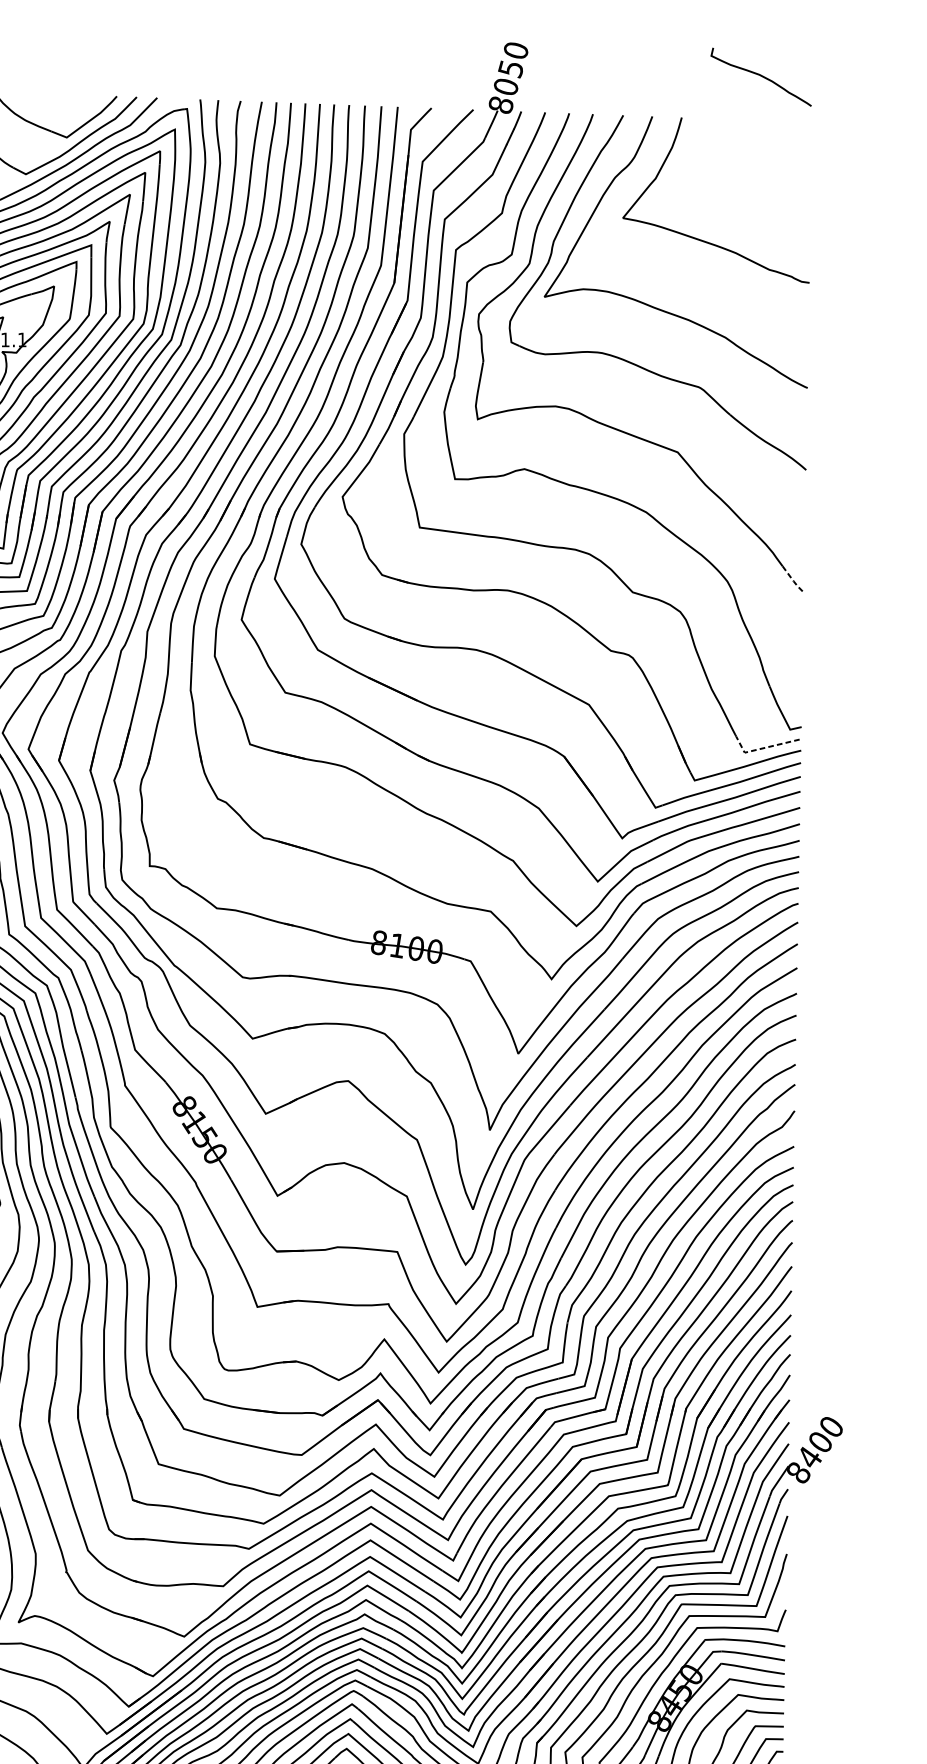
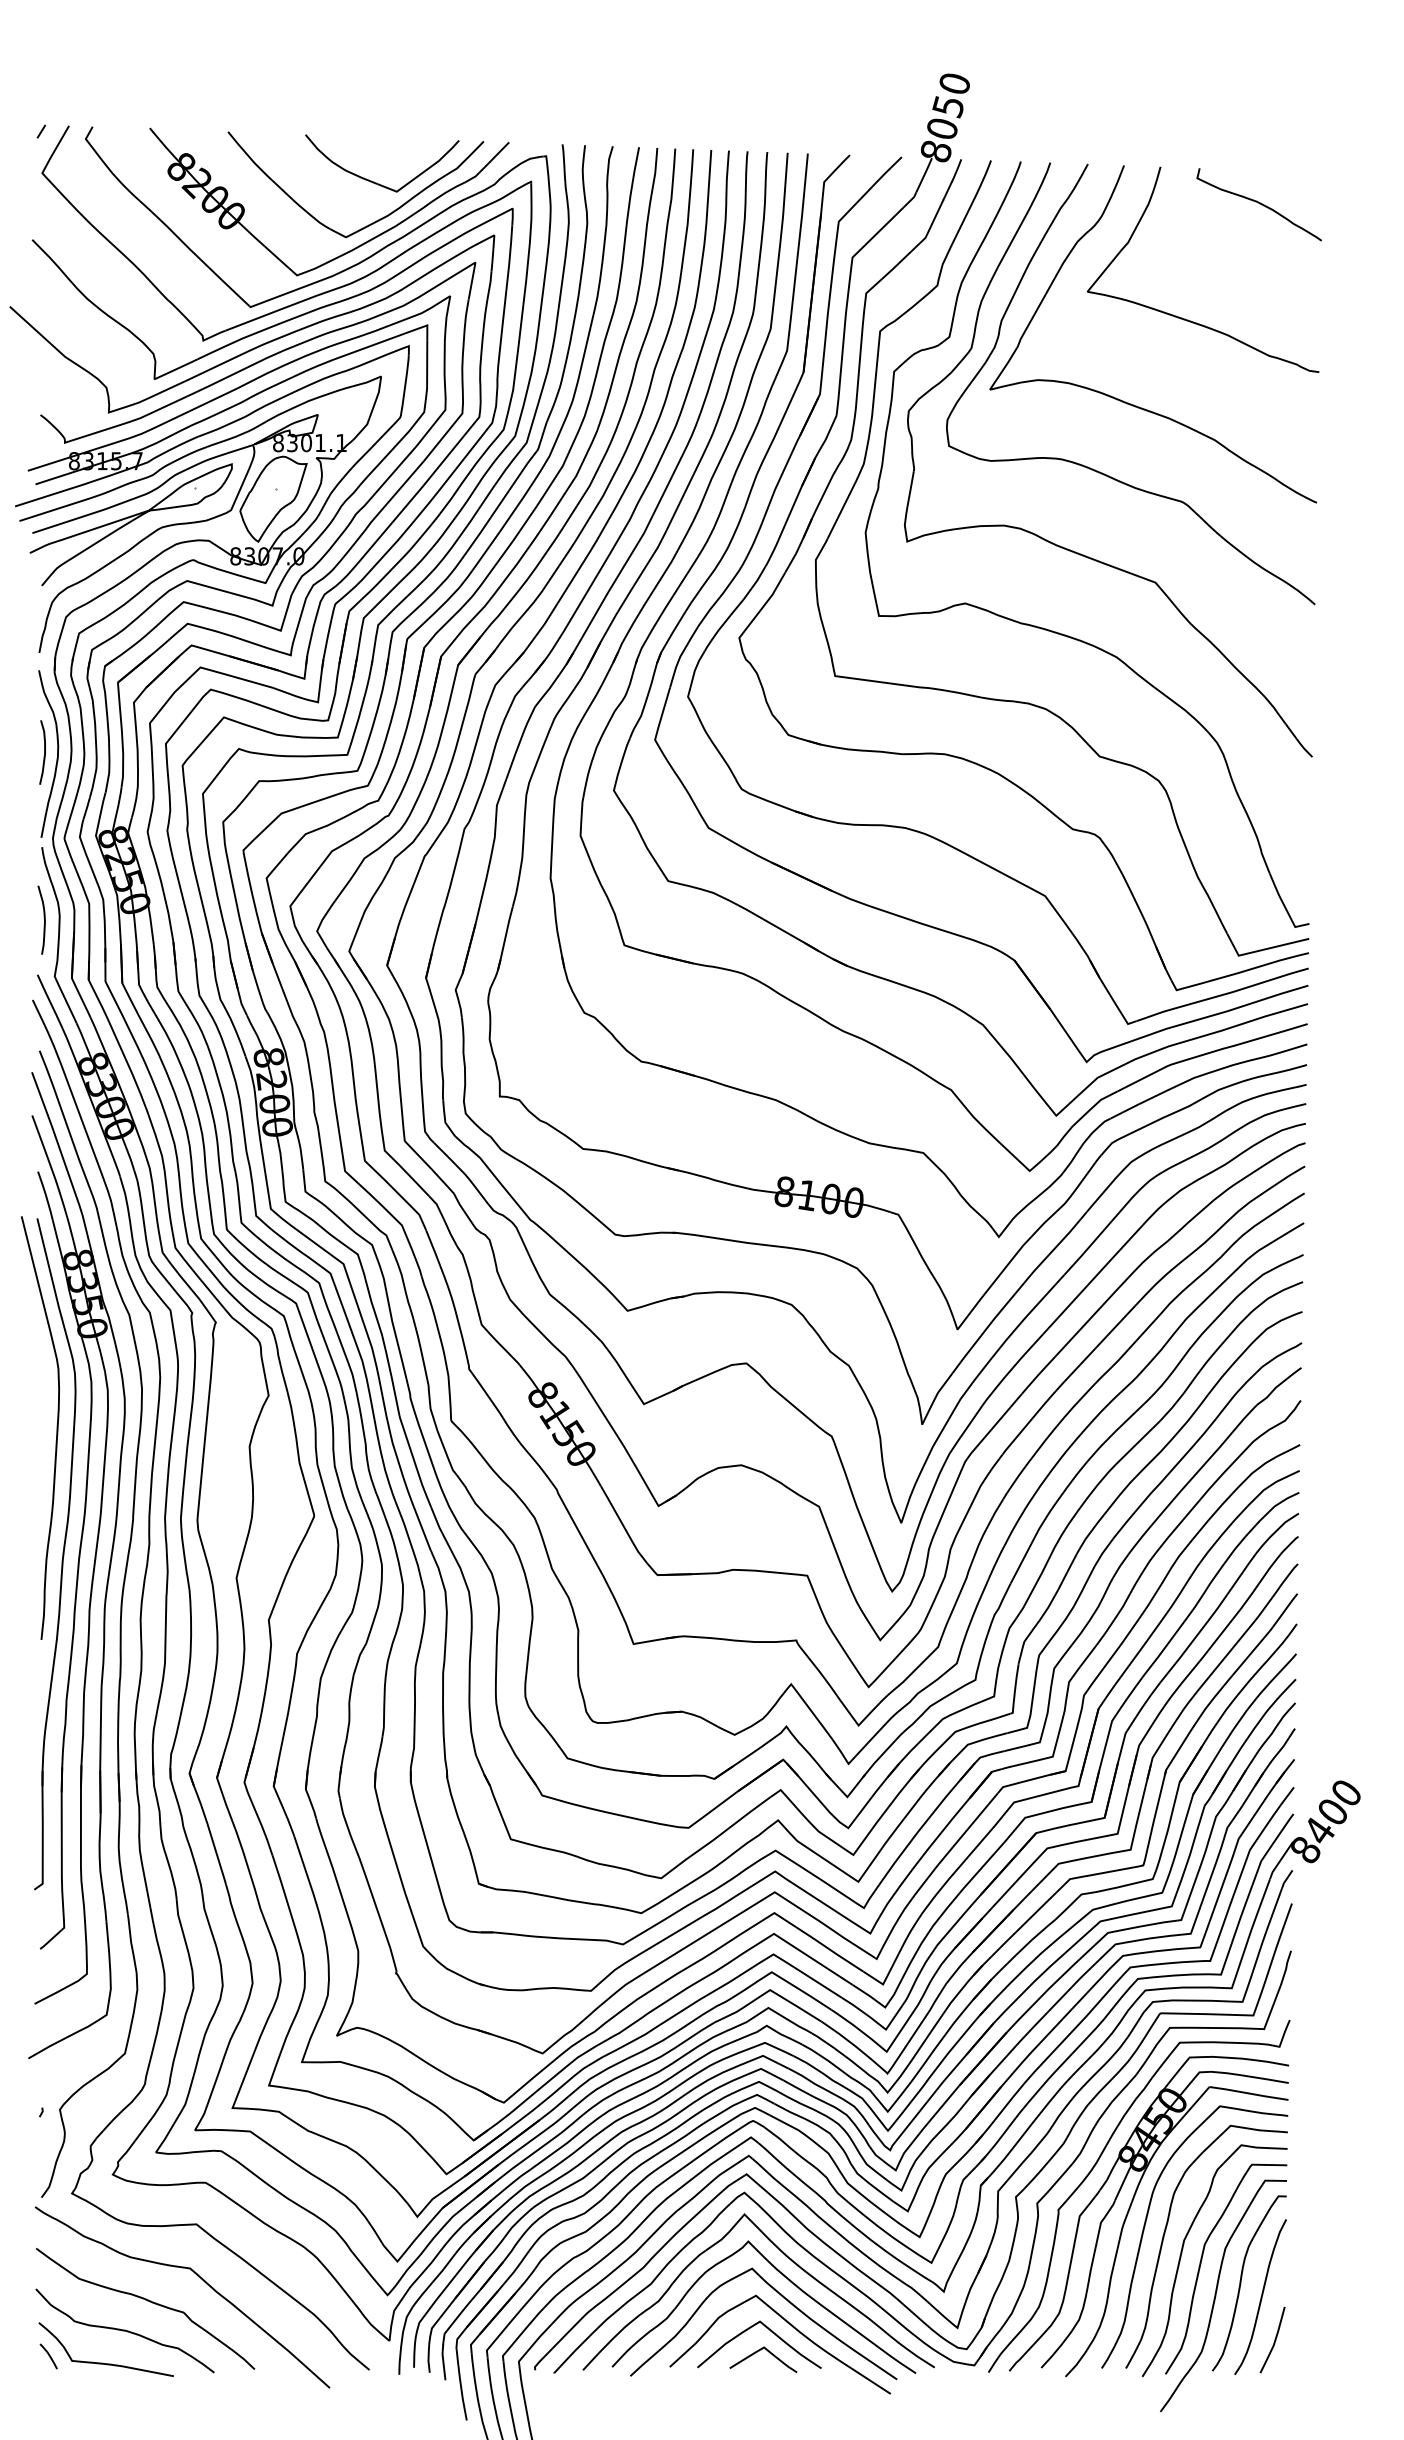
curve: (760, 76) -> (1258, 203), moved
line: (793, 581) -> (1299, 742), dashed -> solid
line: (762, 748) -> (1260, 950), dashed -> solid

